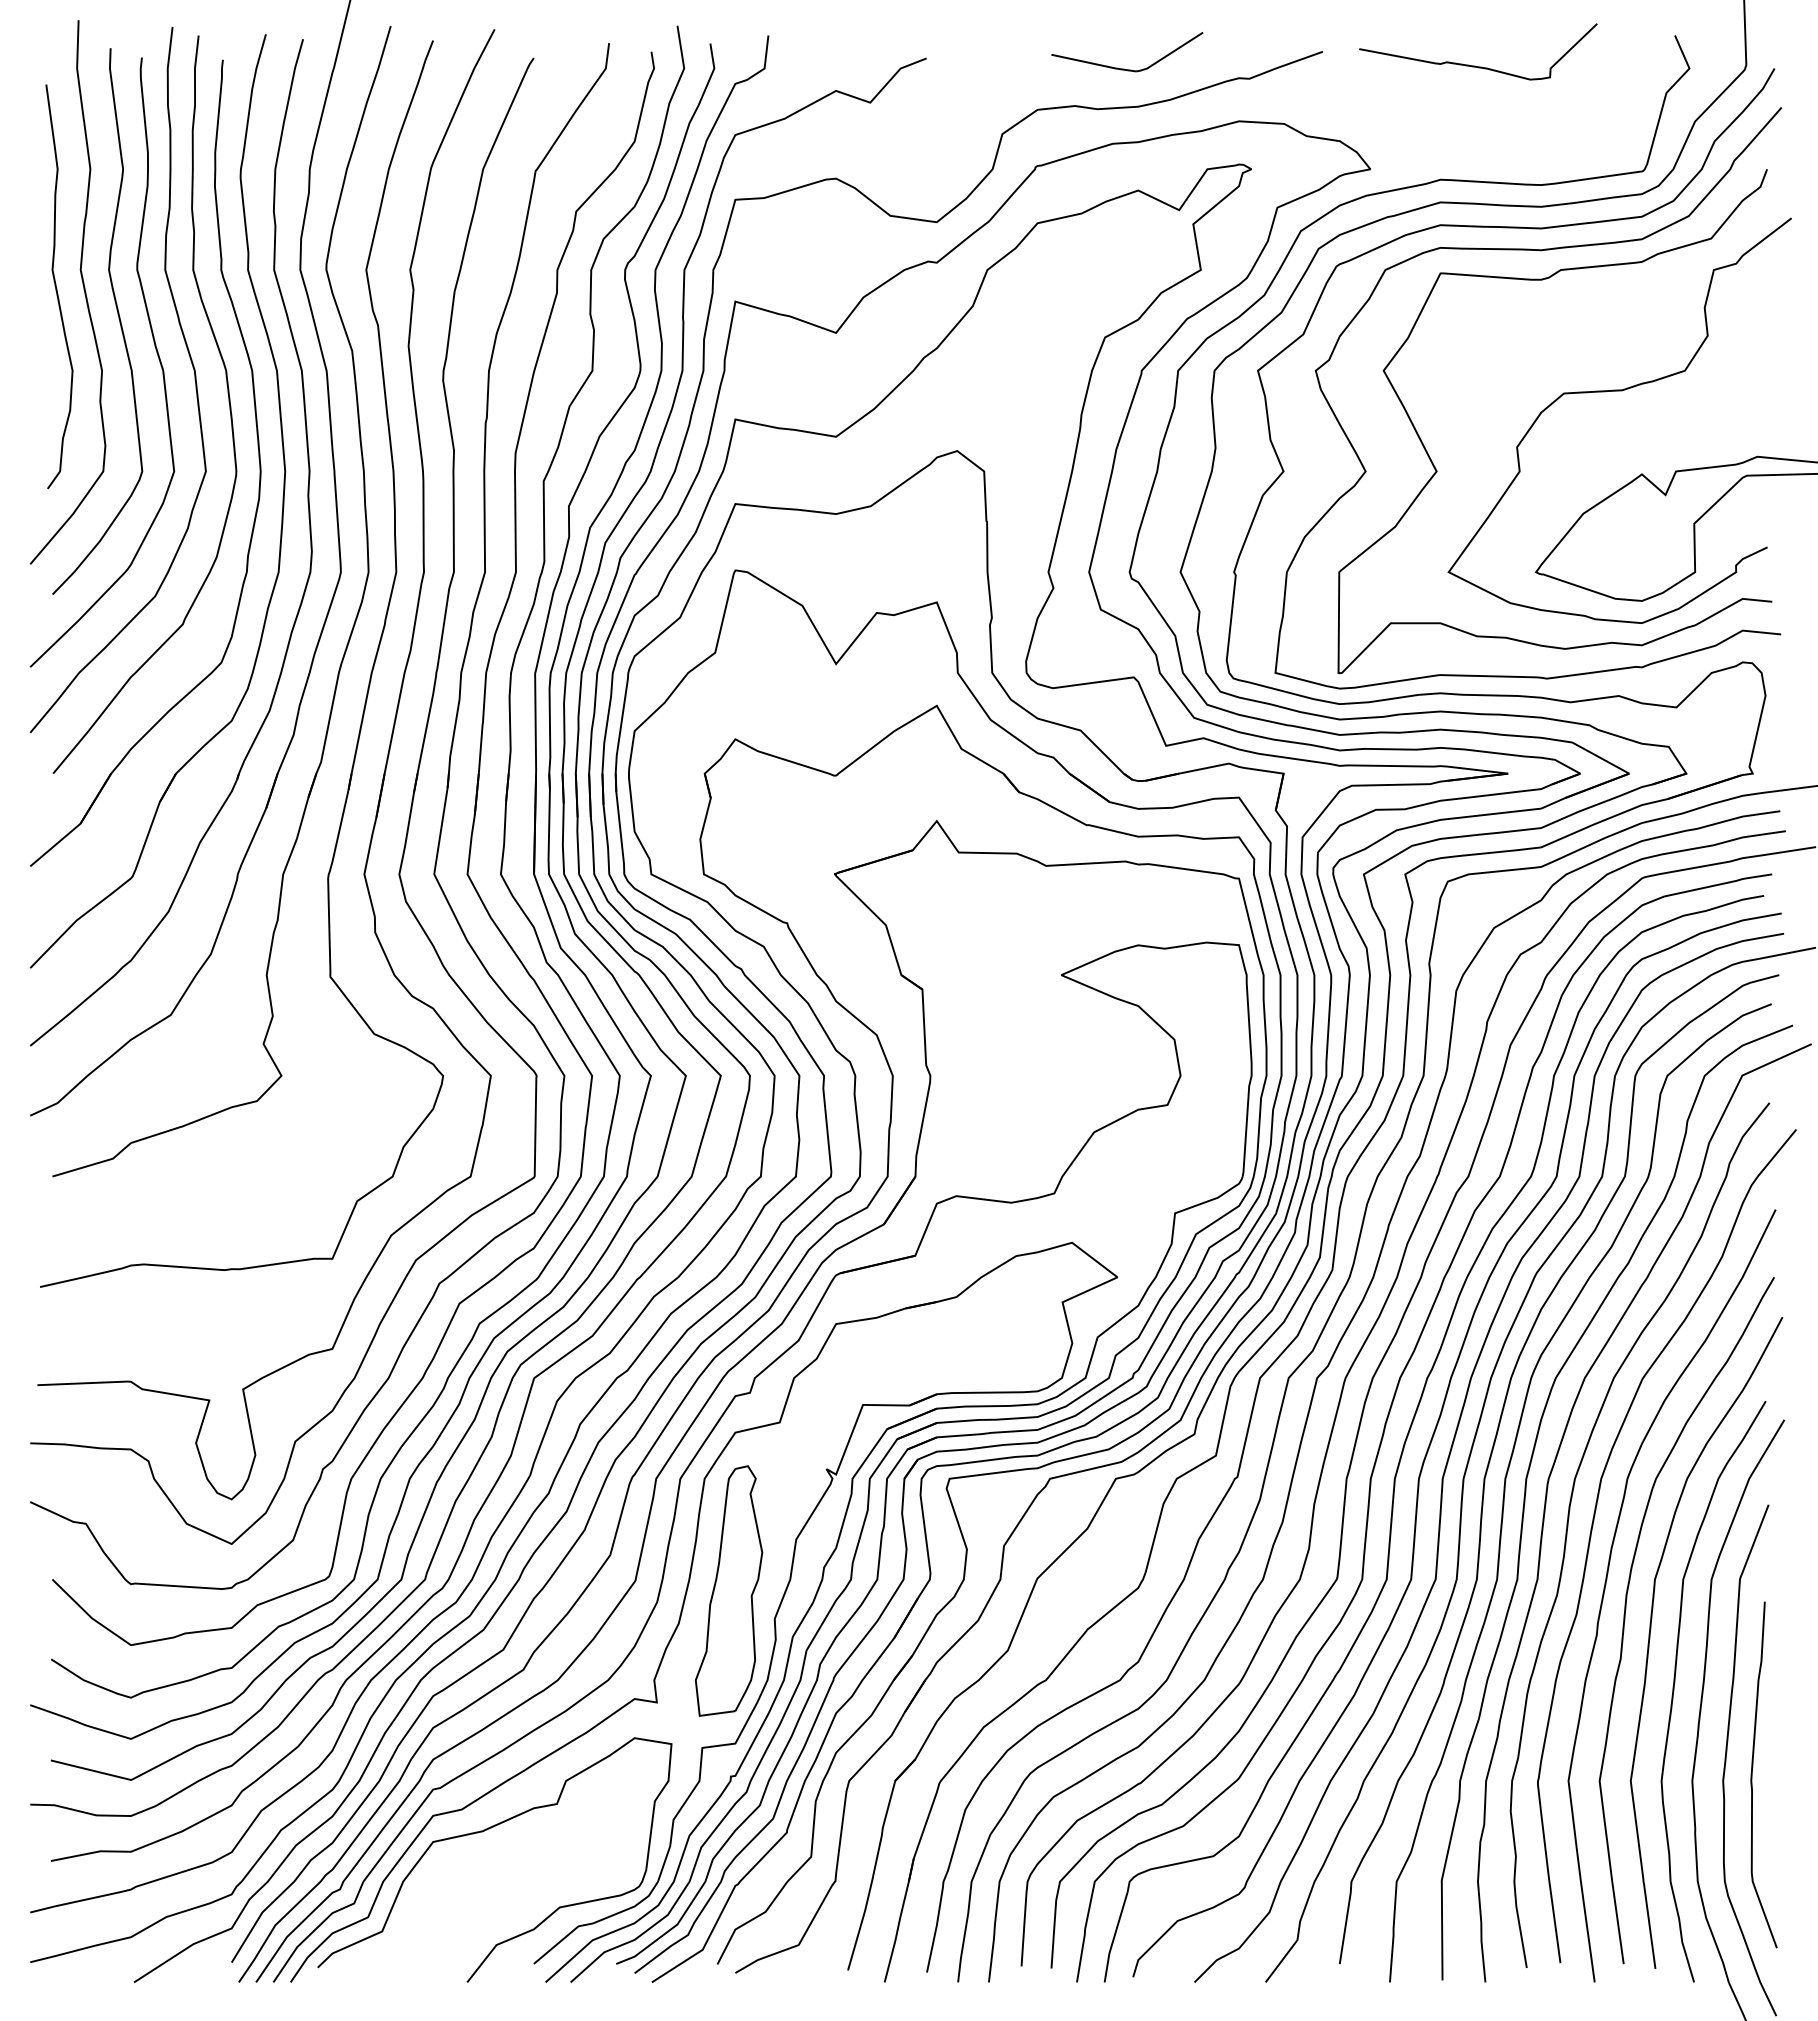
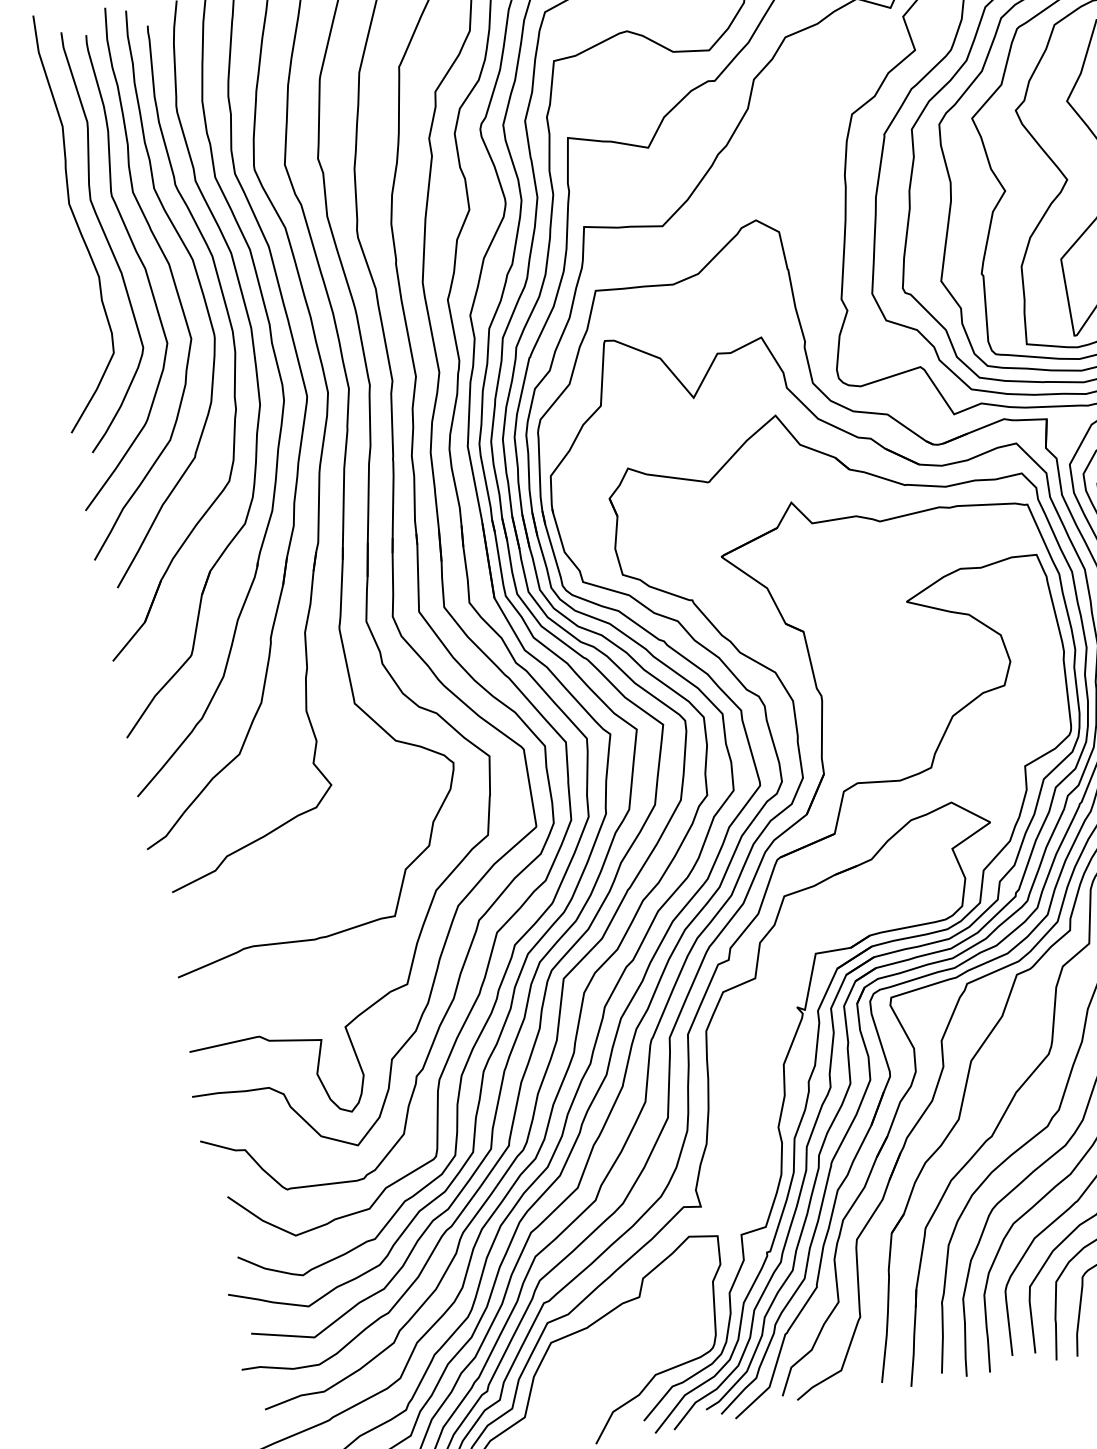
curve: (57, 288) -> (54, 221), removed
part: (728, 1590) -> (739, 1112), removed

